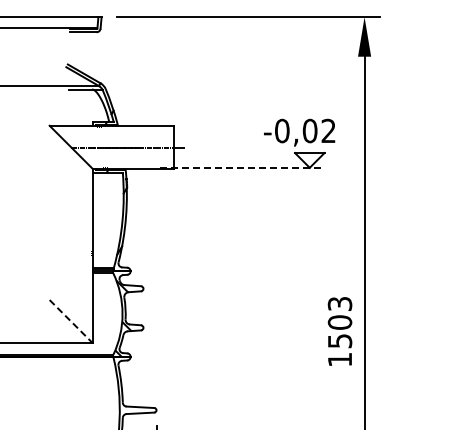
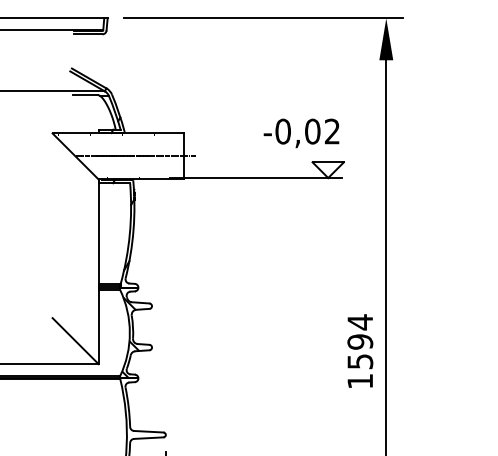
text: (299, 132) -> (301, 133), moved
line: (242, 167) -> (256, 177), dashed -> solid
text: (339, 312) -> (359, 331), 1503 -> 1594
line: (71, 321) -> (75, 340), dashed -> solid

